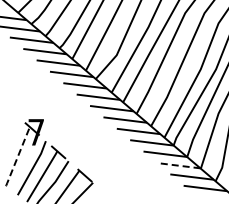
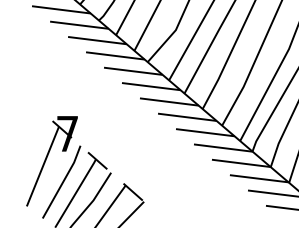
line: (17, 157) -> (42, 167), dashed -> solid
line: (178, 165) -> (259, 178), dashed -> solid

